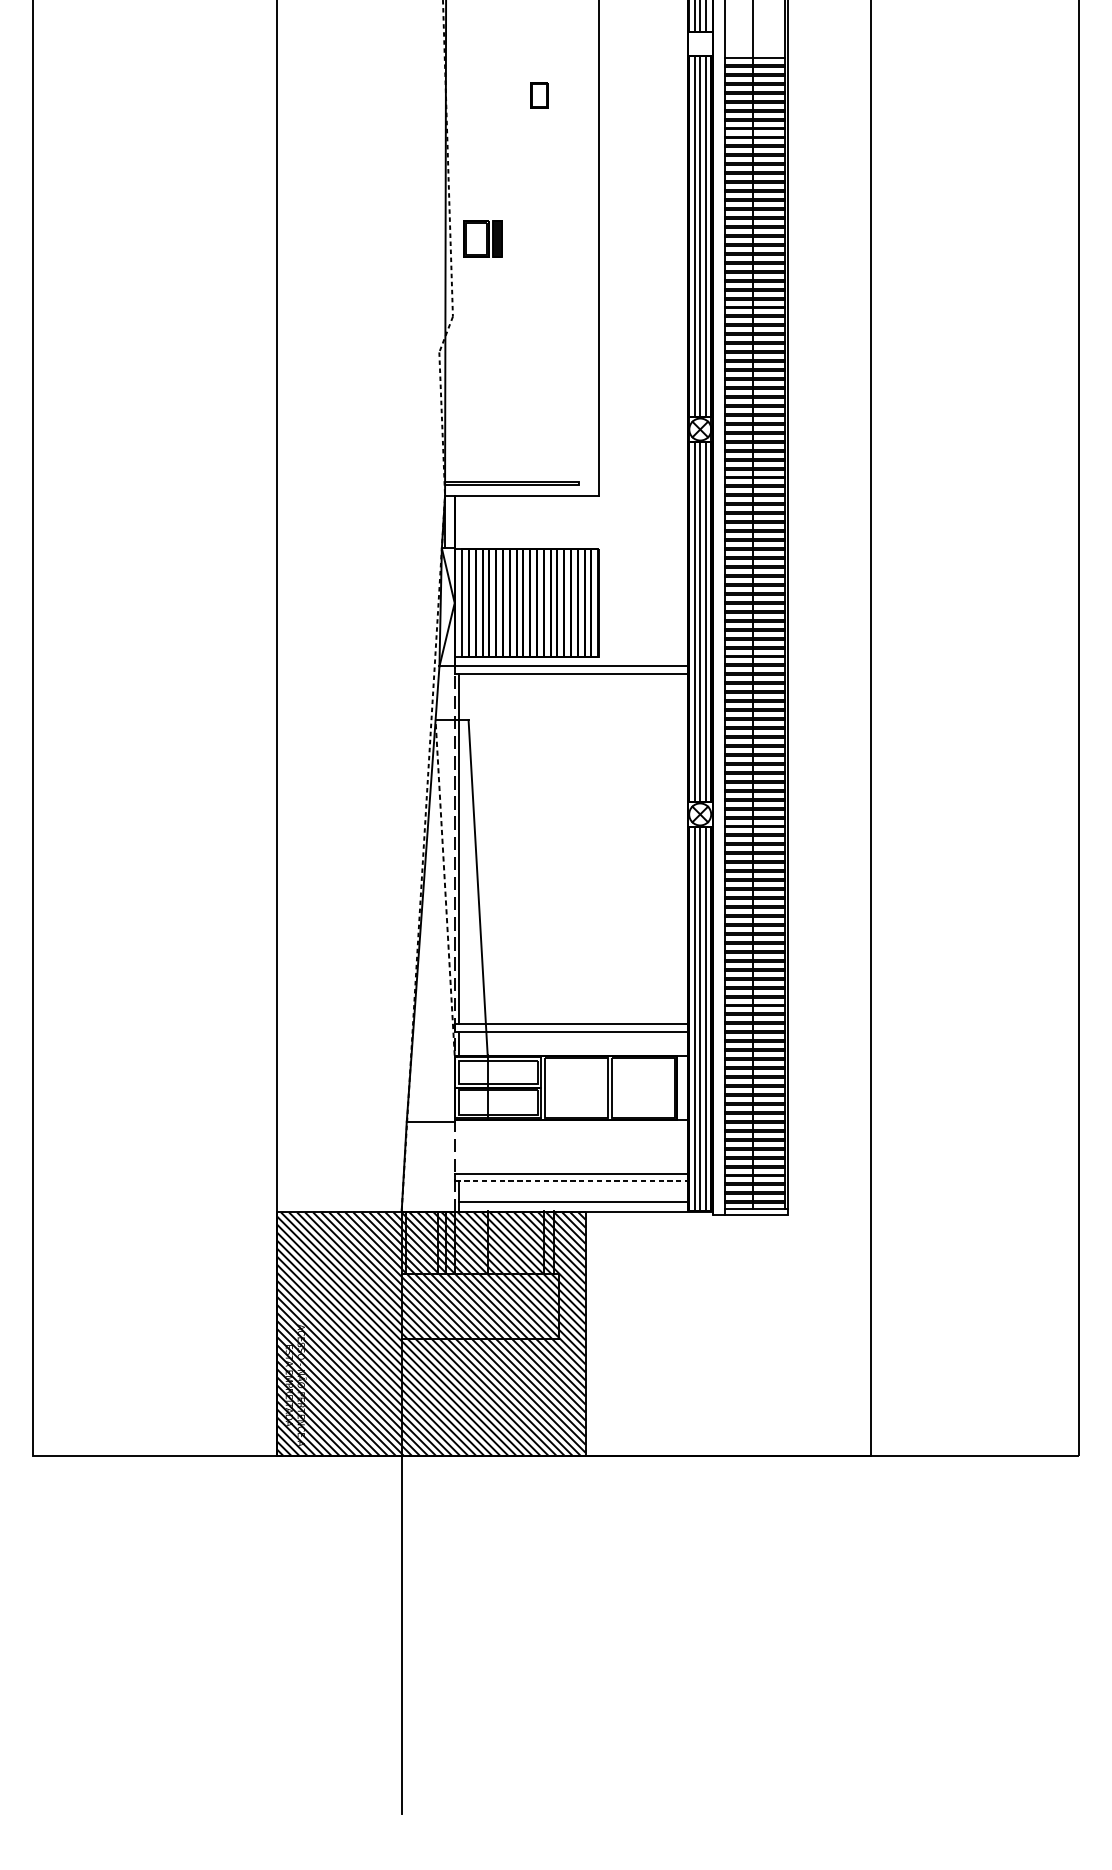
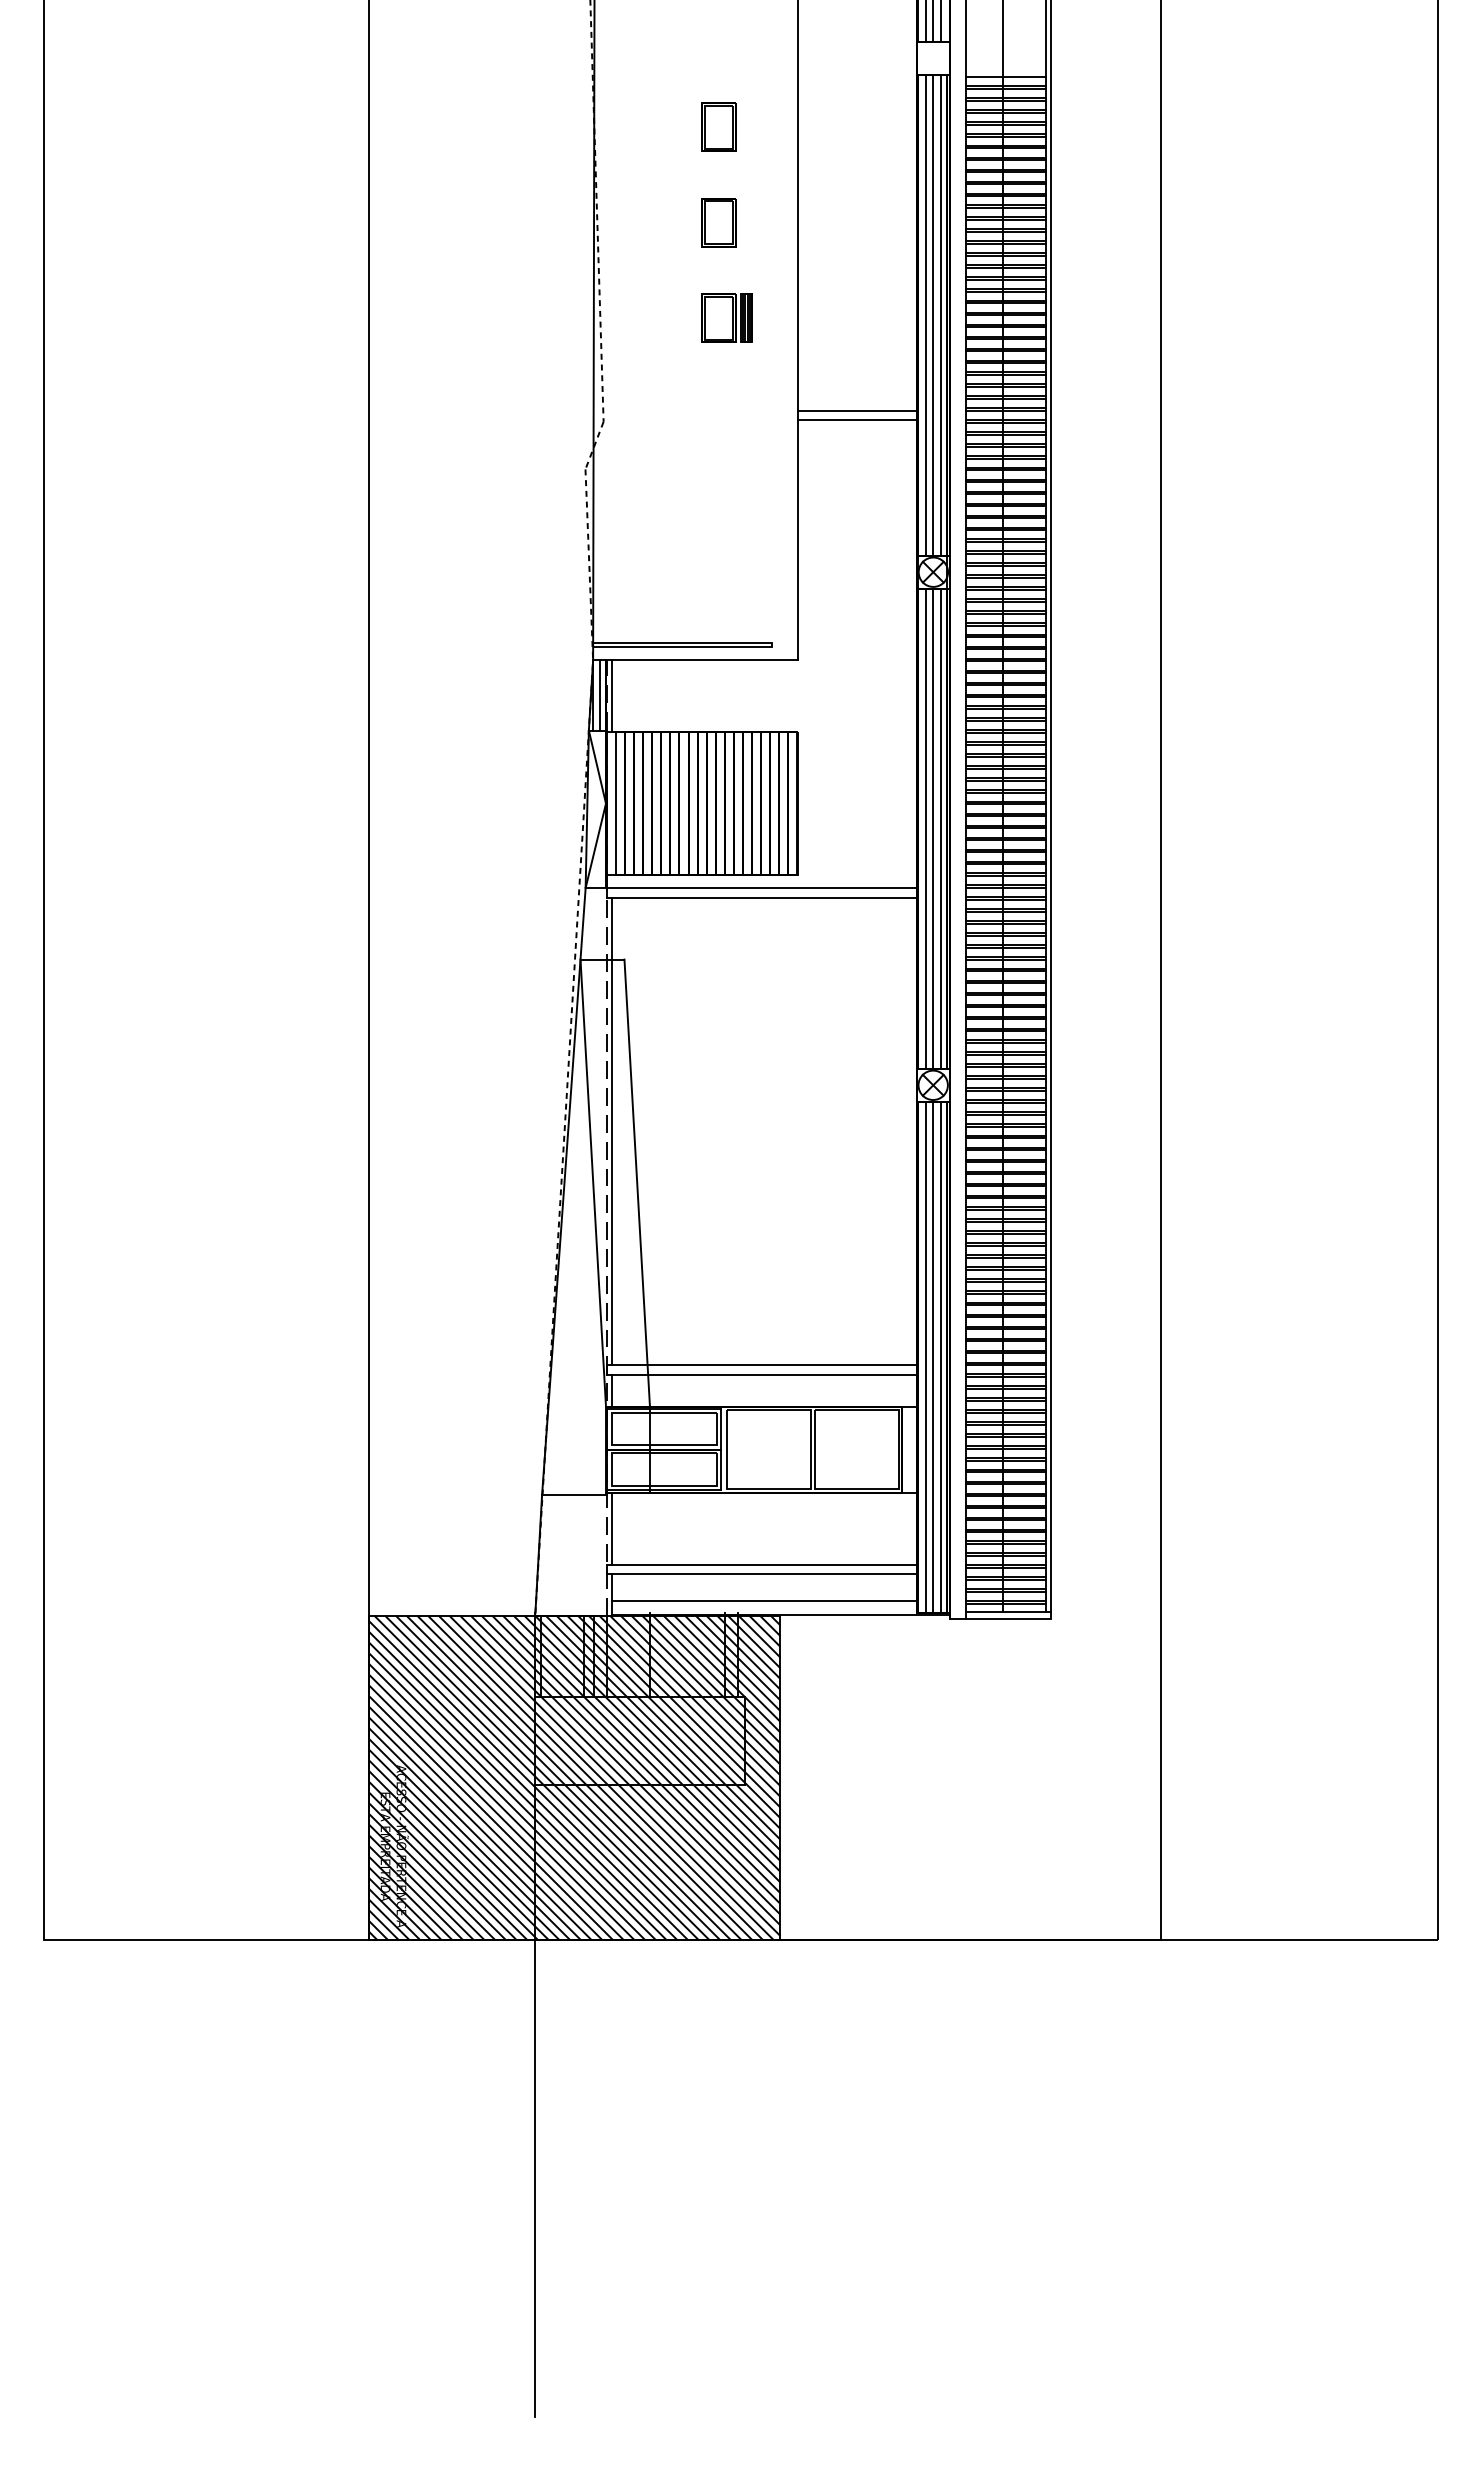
part: (539, 95) -> (718, 126), size x1.43
part: (539, 167) -> (718, 222), added
part: (482, 238) -> (726, 317), moved
line: (642, 308) -> (856, 410), added
line: (642, 315) -> (856, 420), added
line: (449, 522) -> (599, 695), added
line: (458, 522) -> (611, 696), added
line: (445, 888) -> (593, 1183), dashed -> solid
line: (458, 1146) -> (611, 1528), added
line: (571, 1181) -> (761, 1574), dashed -> solid

